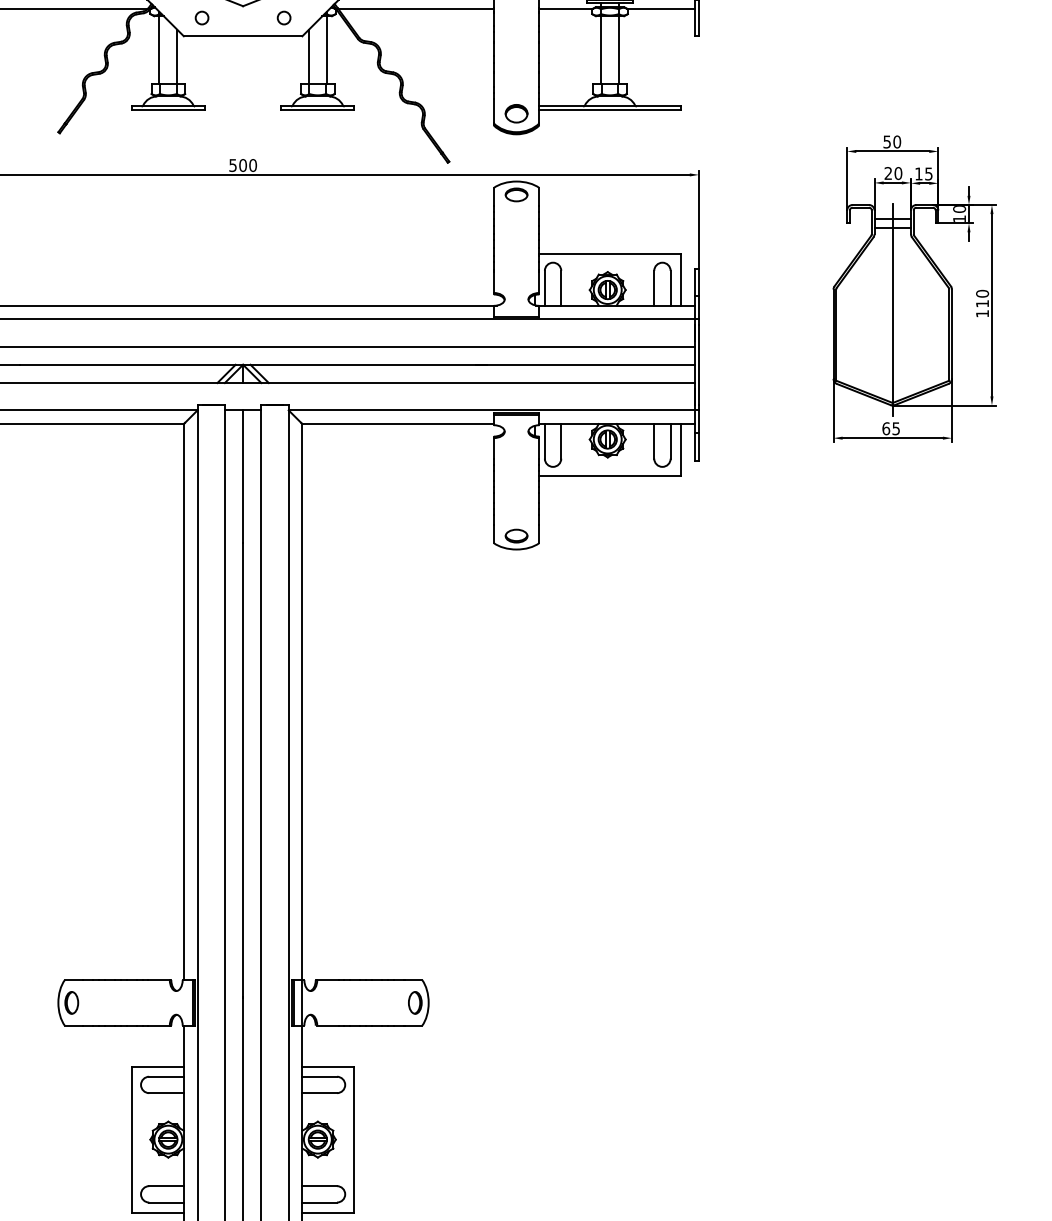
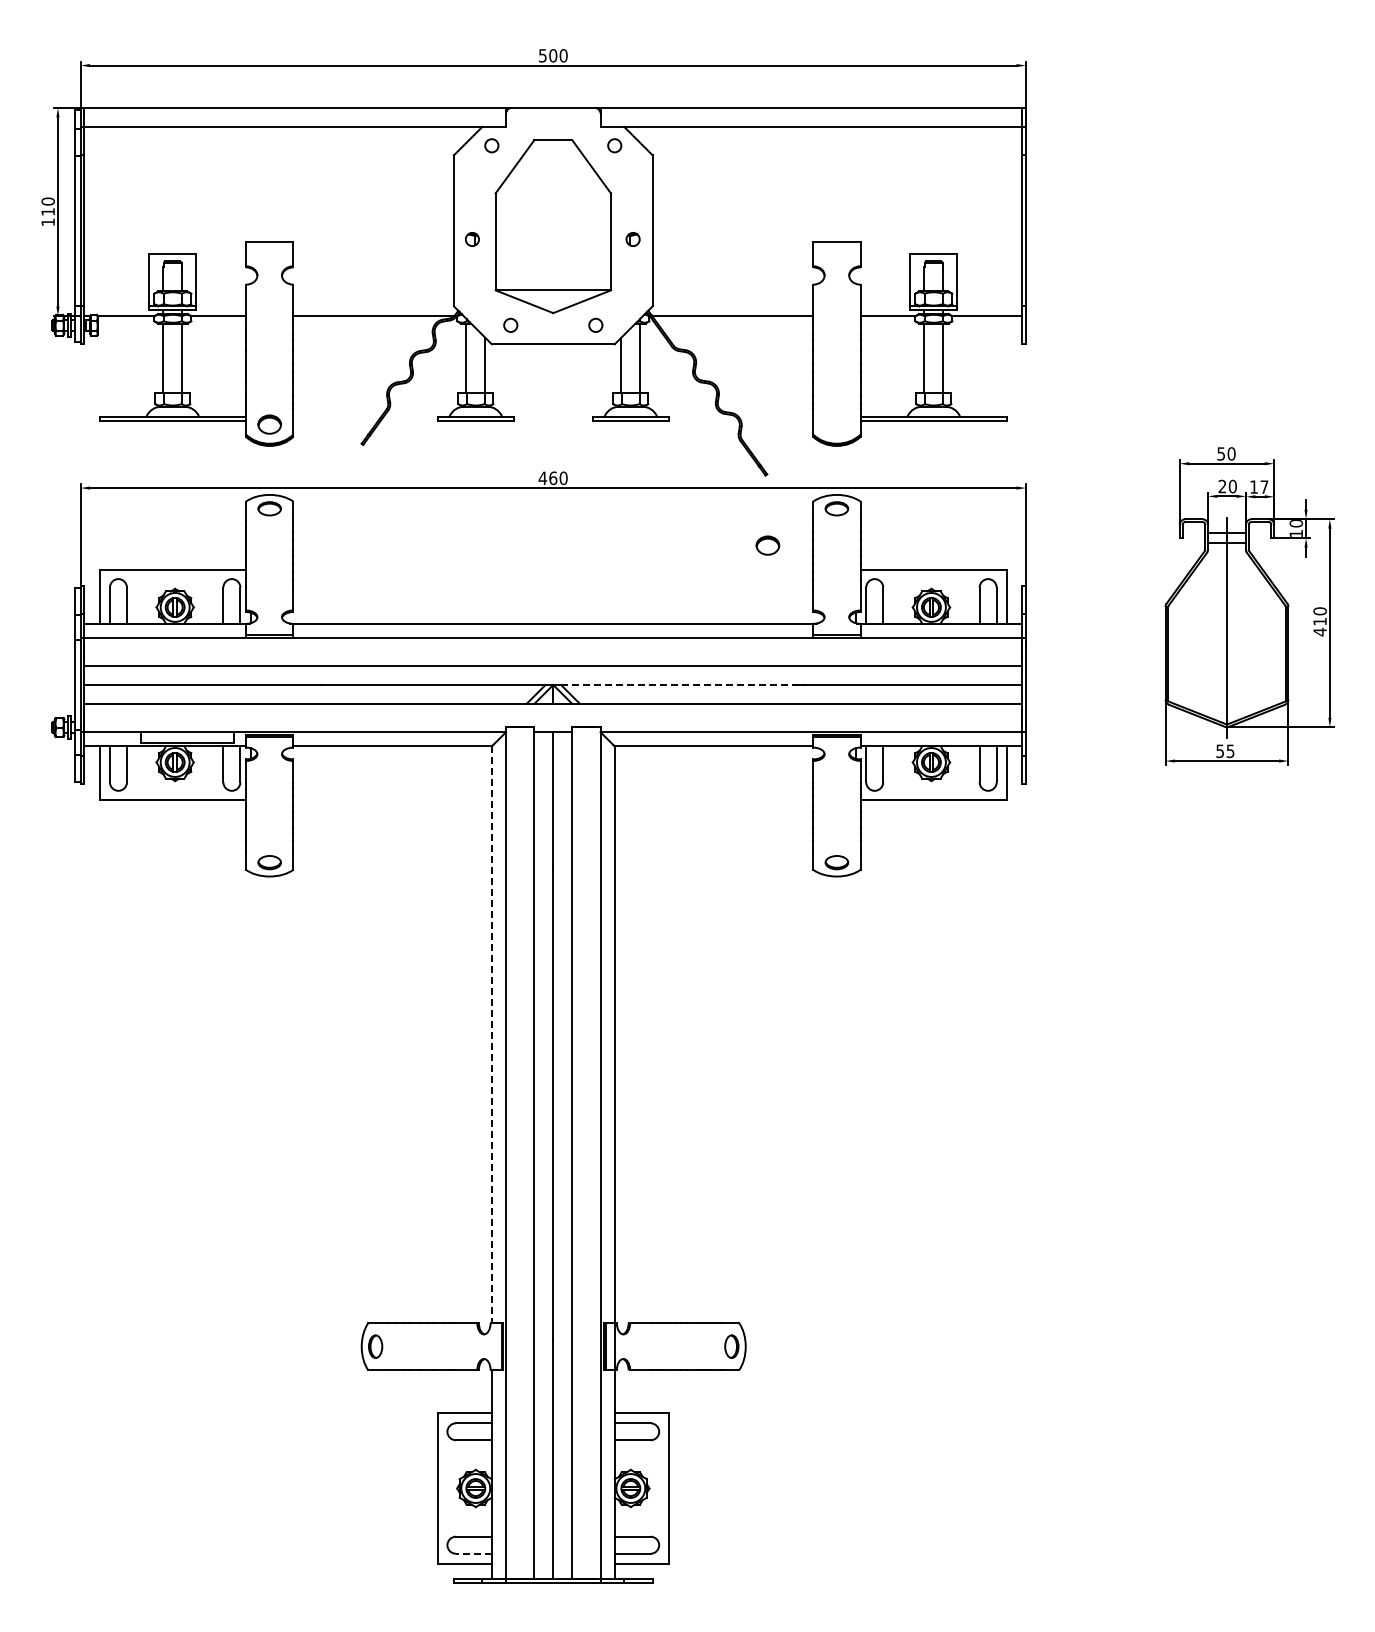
part: (516, 113) -> (767, 545), moved
text: (237, 165) -> (547, 478), 500 -> 460
text: (928, 173) -> (1264, 486), 15 -> 17
text: (981, 313) -> (1319, 631), 110 -> 410
line: (368, 364) -> (683, 684), solid -> dashed
text: (886, 428) -> (1220, 751), 65 -> 55
line: (183, 702) -> (491, 1035), solid -> dashed
line: (166, 1202) -> (473, 1553), solid -> dashed

